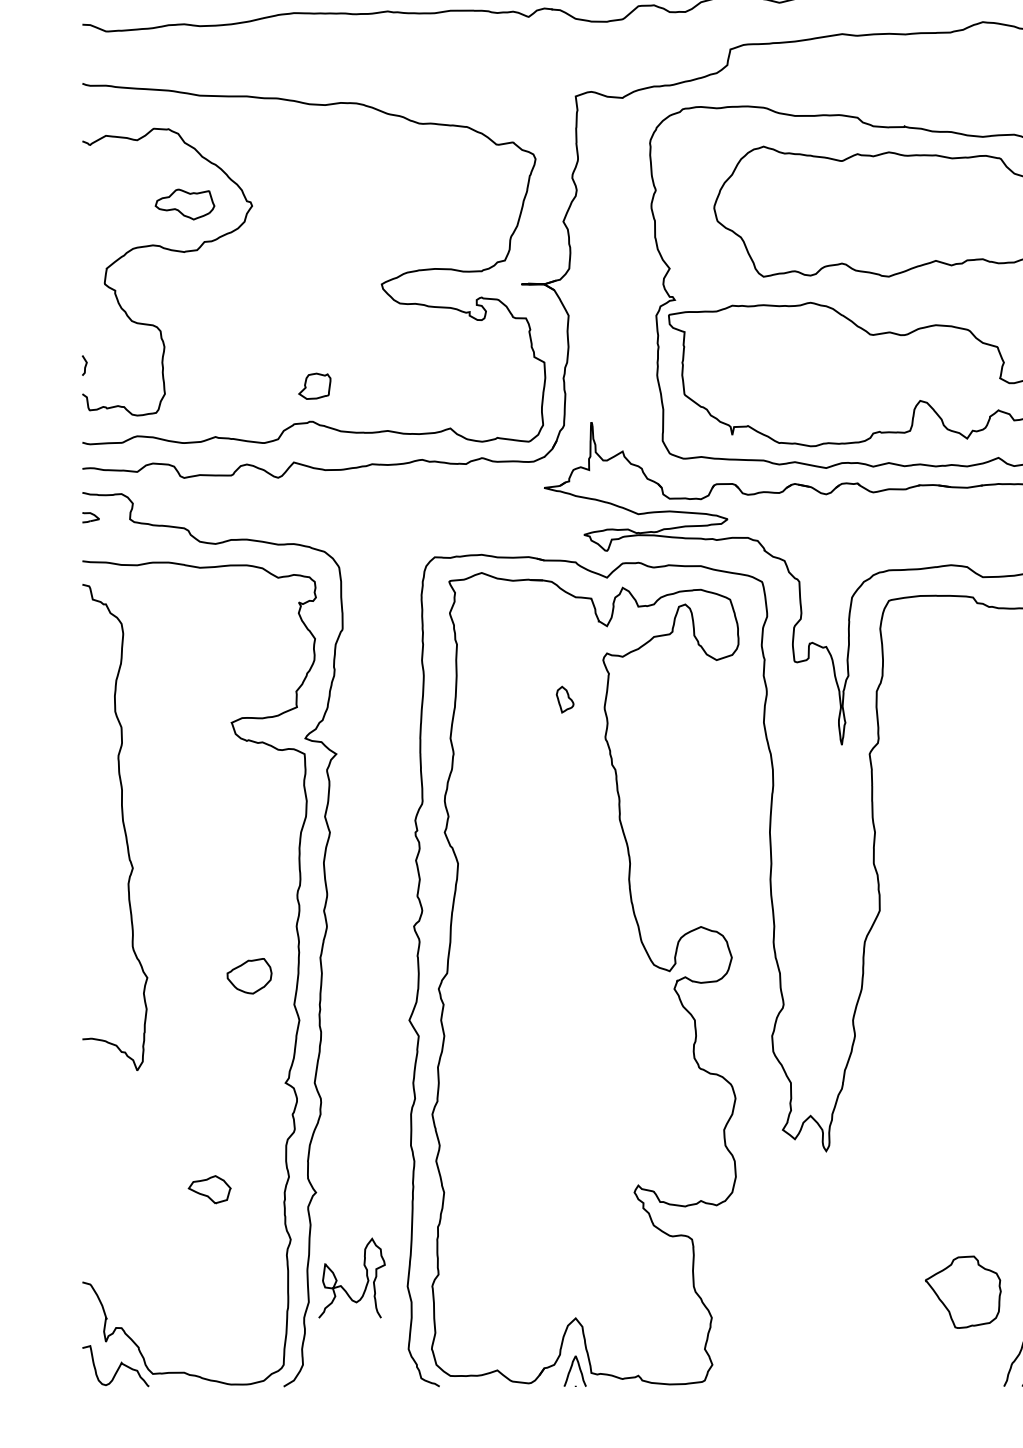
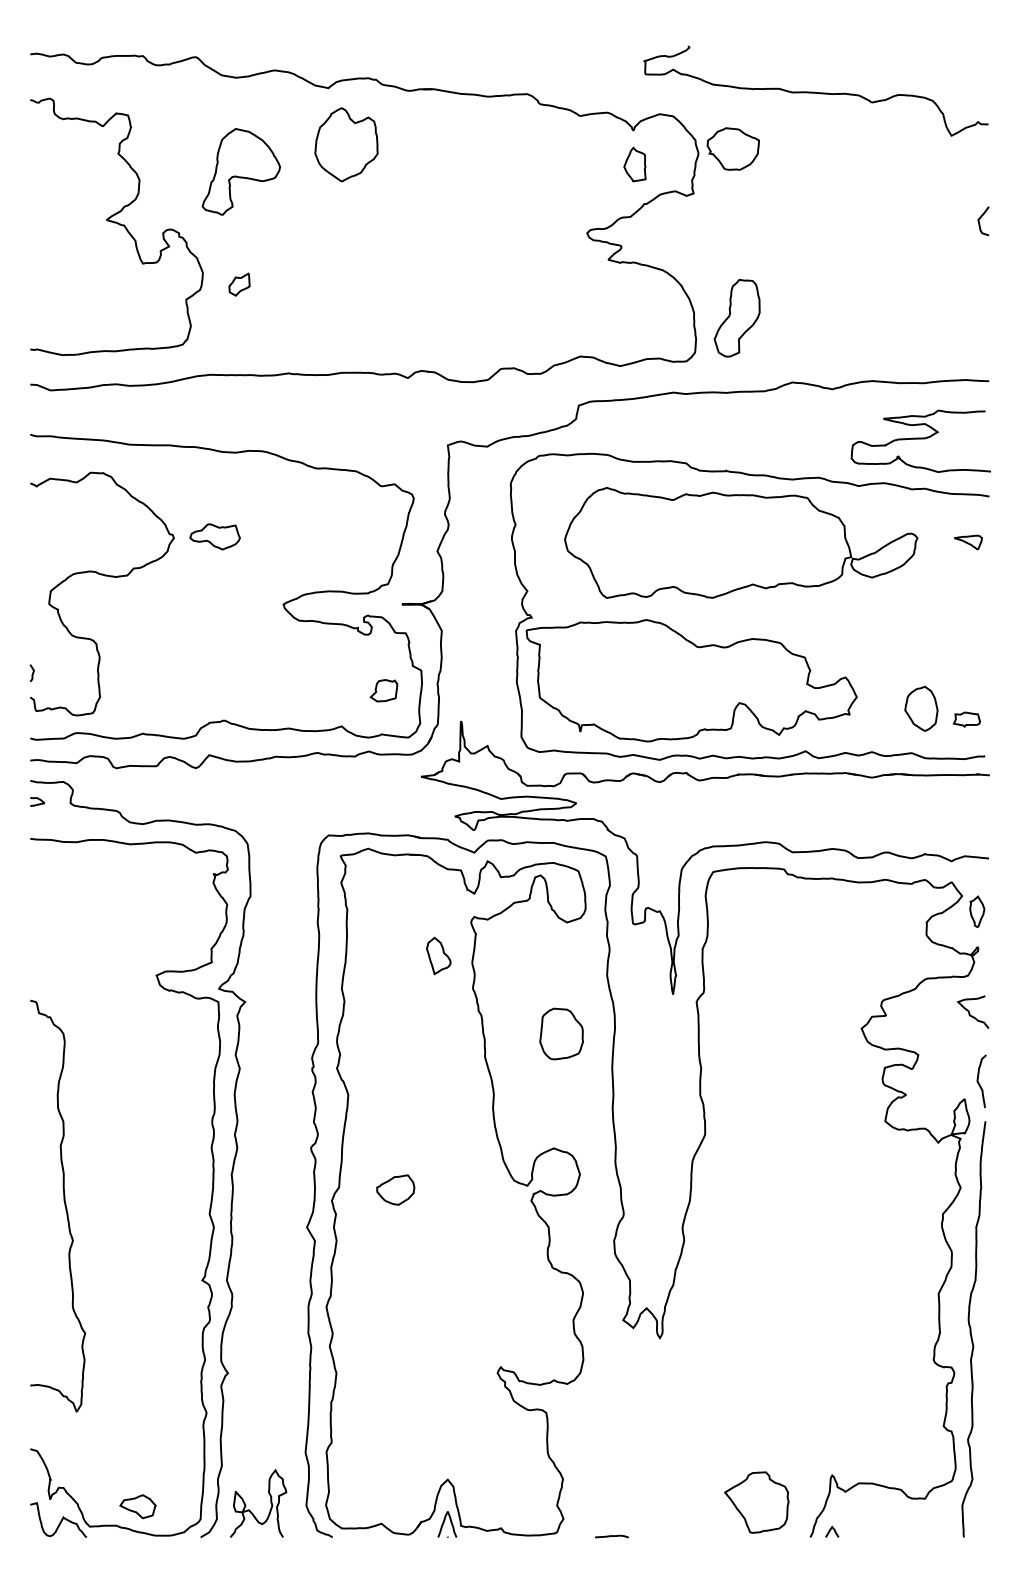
part: (184, 204) -> (214, 536), moved
part: (314, 386) -> (383, 690), moved
part: (564, 699) -> (438, 955), size x1.67
part: (710, 791) -> (561, 1033), added
curve: (122, 826) -> (64, 1205), moved
part: (249, 975) -> (395, 1189), moved
part: (209, 1189) -> (137, 1506), moved
curve: (342, 1286) -> (250, 1510), moved
part: (962, 1292) -> (756, 1502), moved
curve: (769, 1385) -> (611, 1536), added

